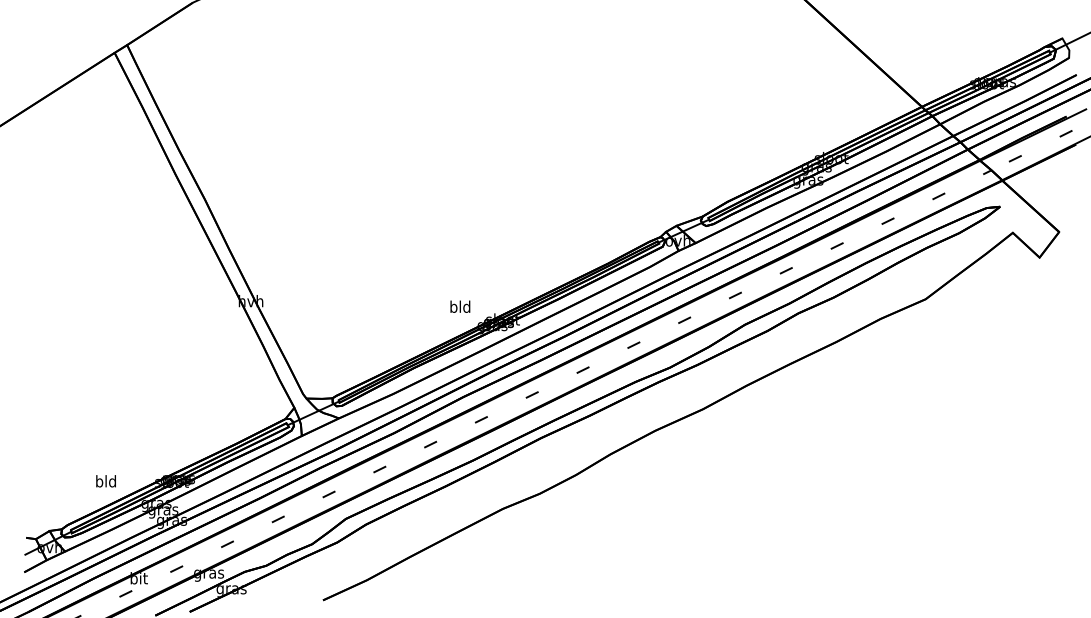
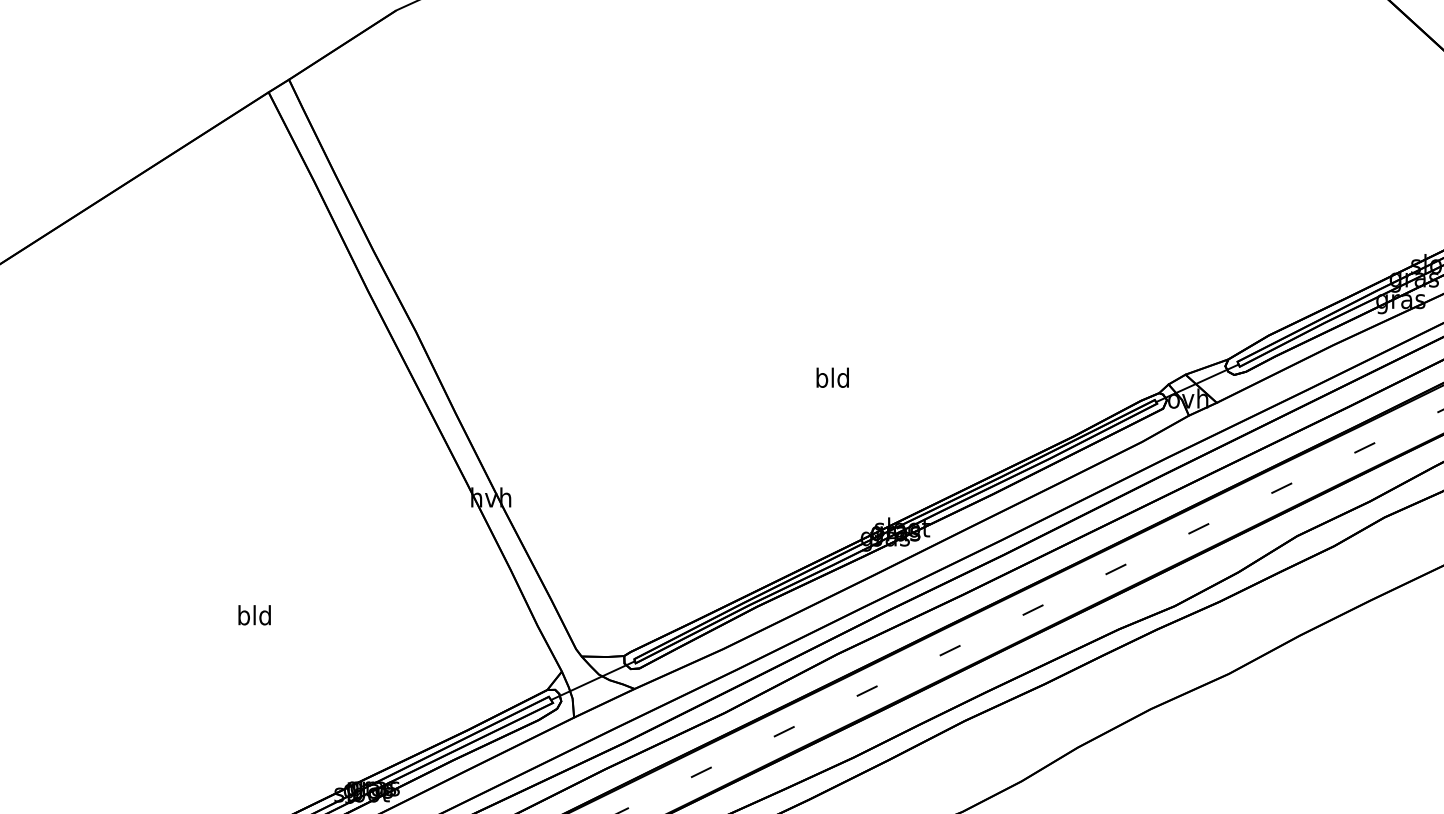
text: (460, 306) -> (833, 377), moved
text: (105, 481) -> (253, 615), moved

